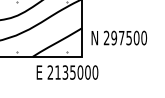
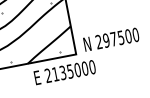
text: (118, 37) -> (110, 39), moved

